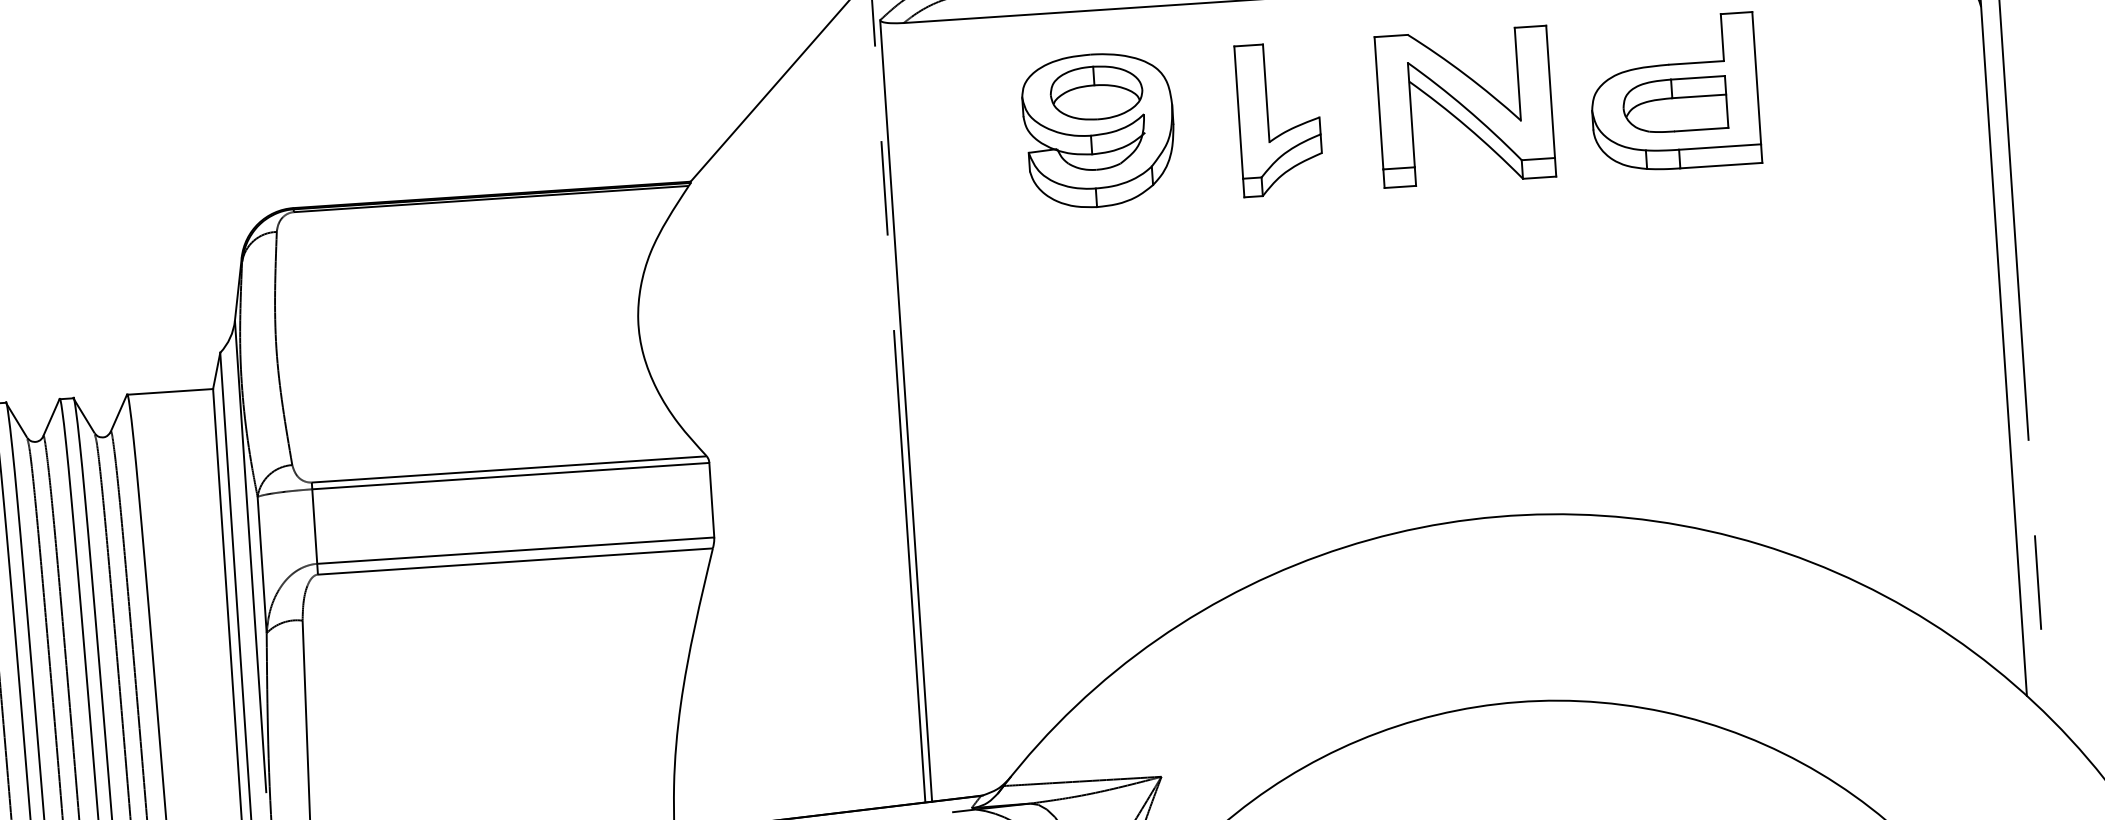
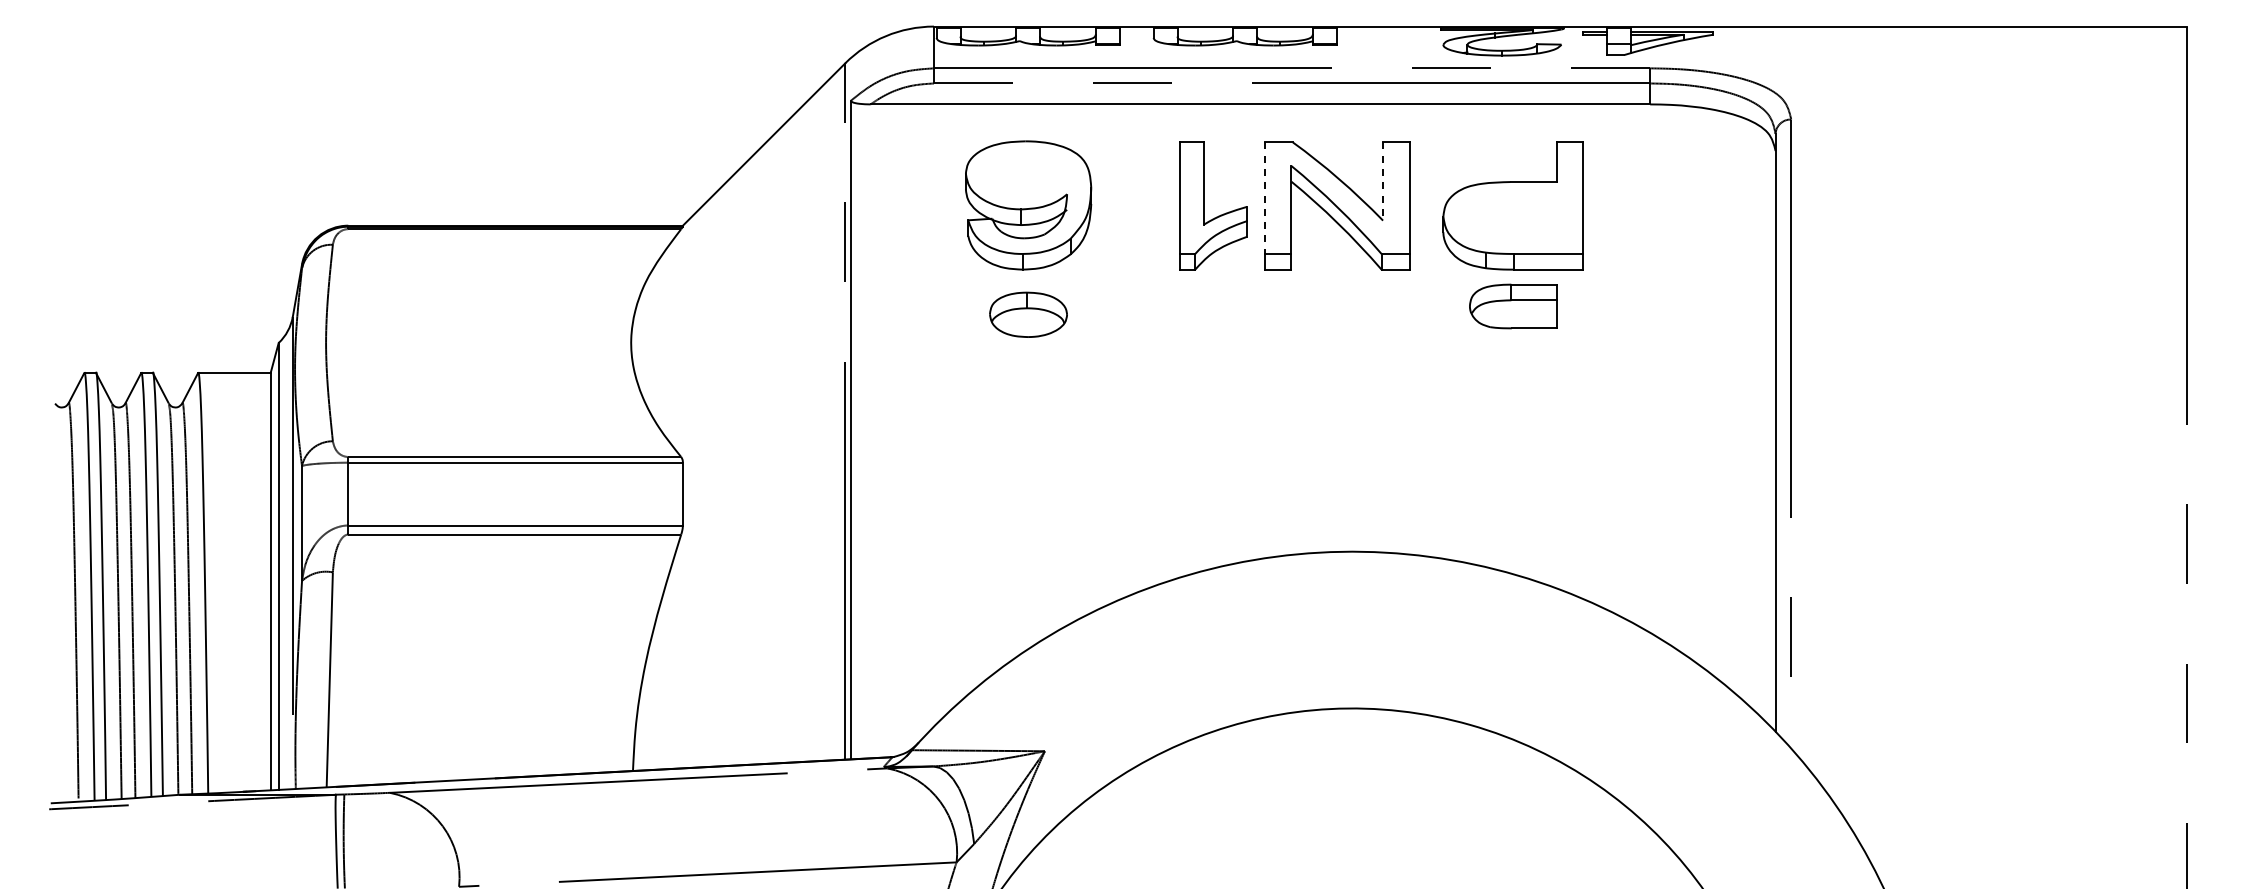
line: (1518, 75) -> (1383, 182), solid -> dashed
part: (1096, 92) -> (1028, 314), moved
line: (1378, 103) -> (1264, 198), solid -> dashed
part: (1675, 105) -> (1513, 306), moved
part: (1268, 119) -> (1204, 205), moved

